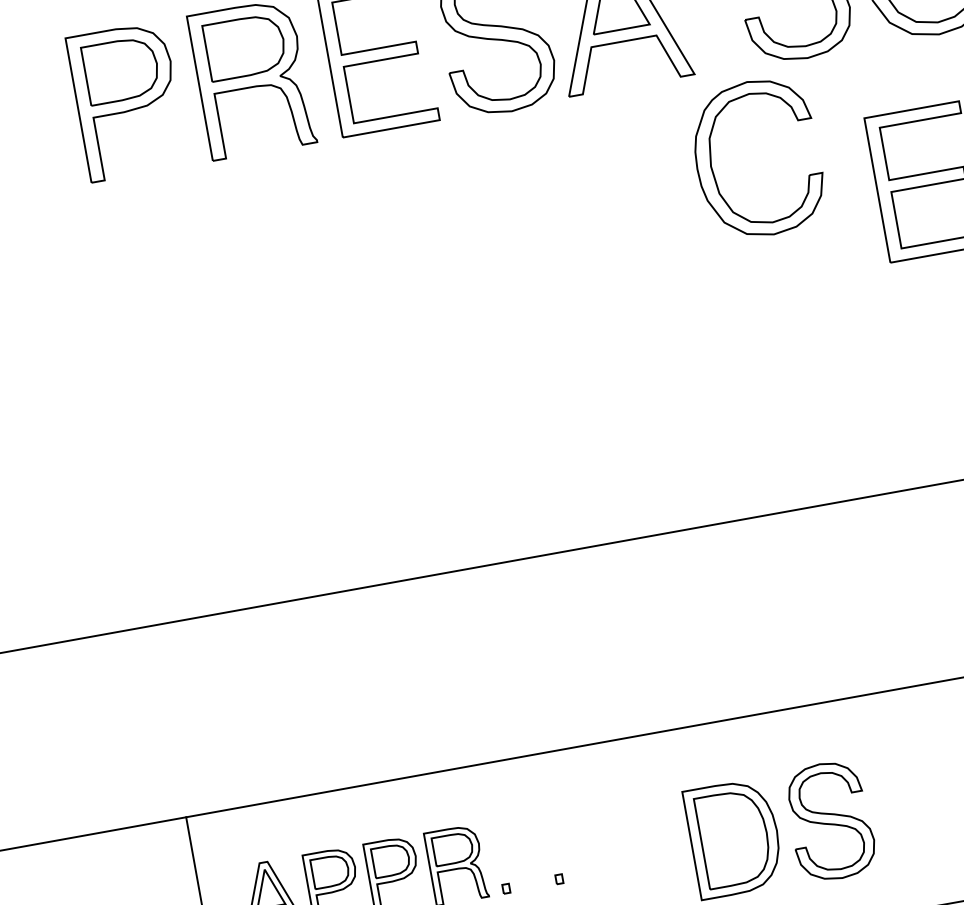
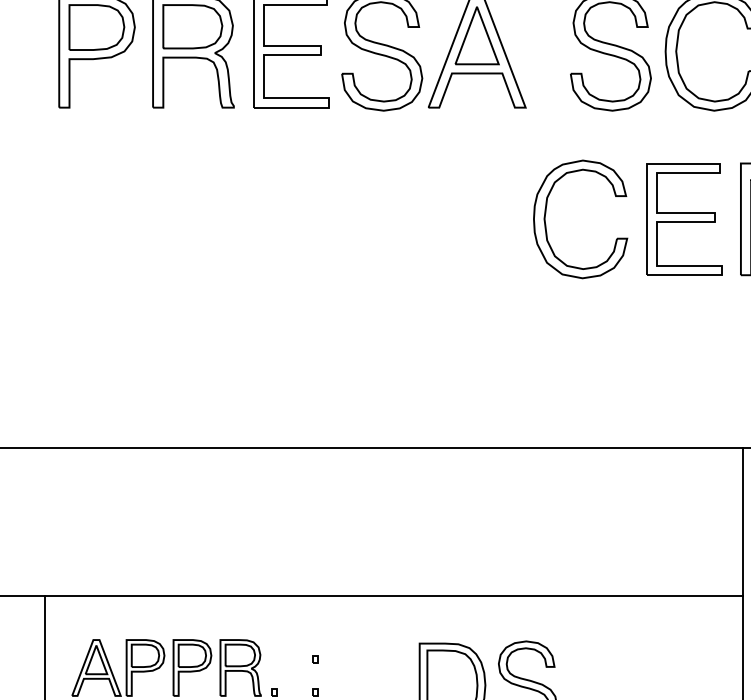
part: (714, 173) -> (546, 224), moved
part: (551, 836) -> (315, 659), added

